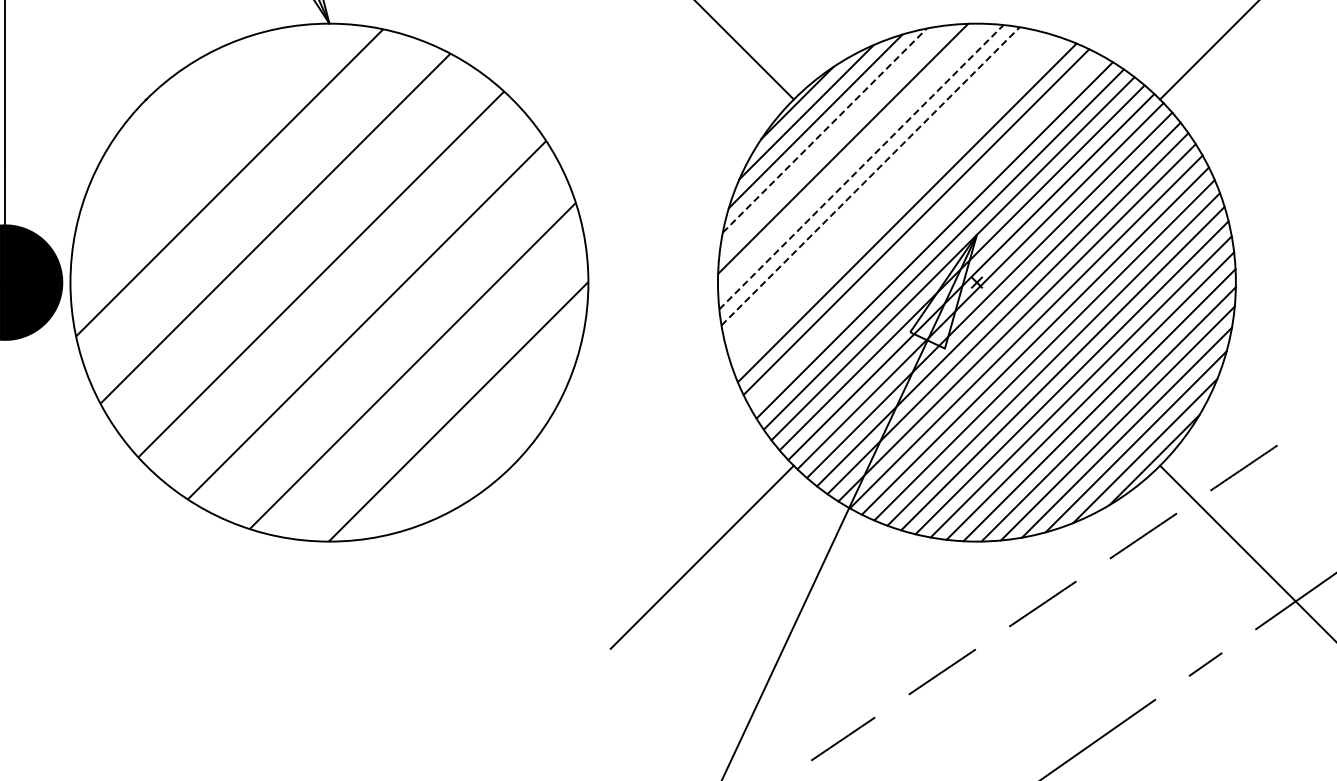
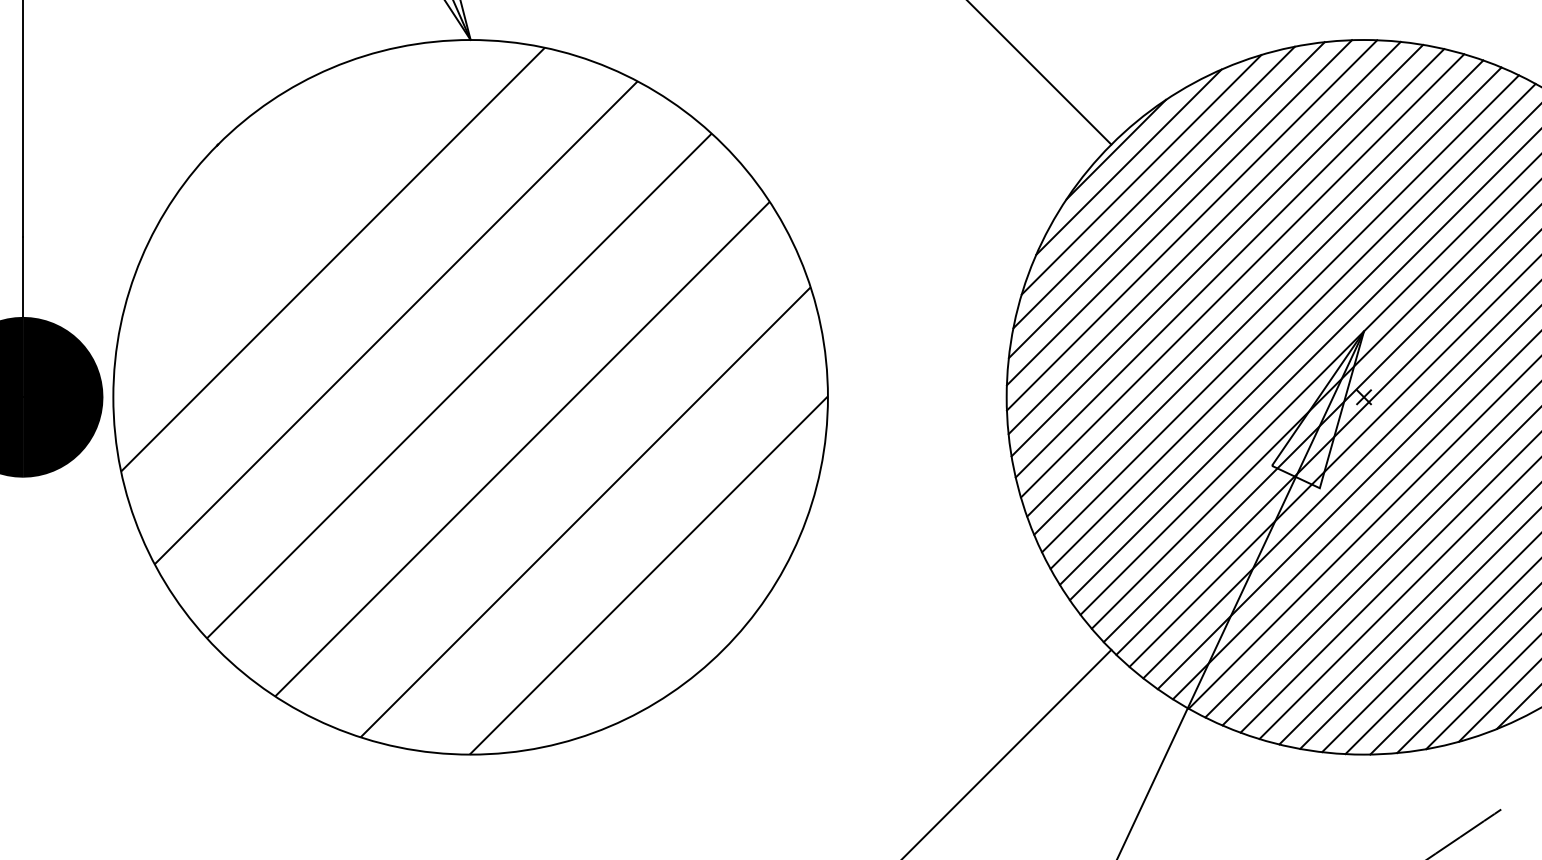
line: (825, 130) -> (1155, 187), dashed -> solid
line: (833, 139) -> (1166, 199), added
line: (852, 157) -> (1192, 224), added
line: (861, 167) -> (1204, 238), dashed -> solid
line: (870, 176) -> (1217, 250), dashed -> solid
line: (879, 185) -> (1229, 263), added
line: (888, 194) -> (1241, 275), added
line: (897, 203) -> (1254, 288), added
line: (925, 231) -> (1293, 326), added

